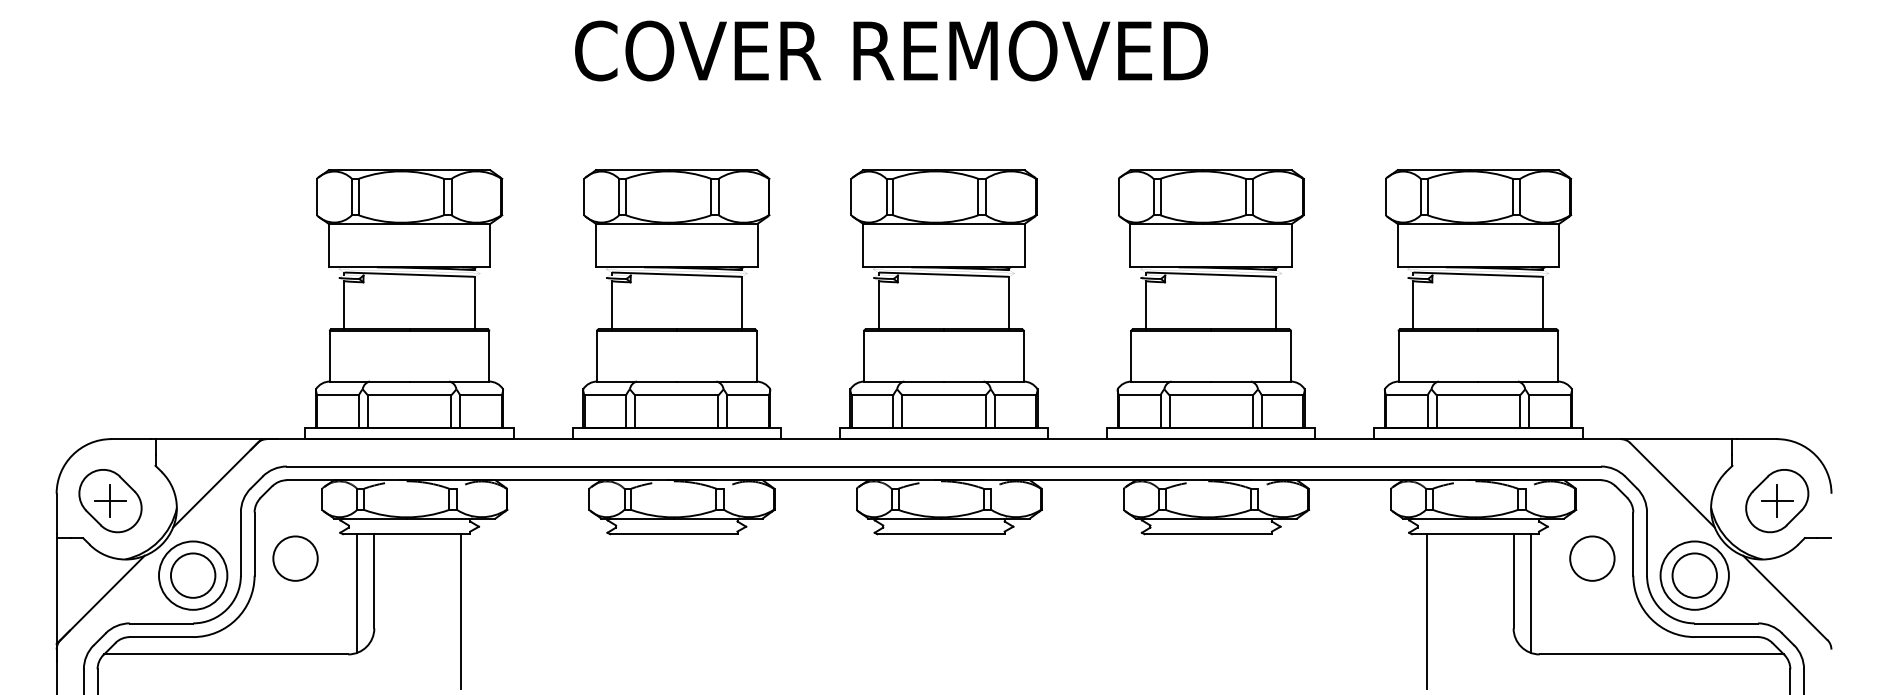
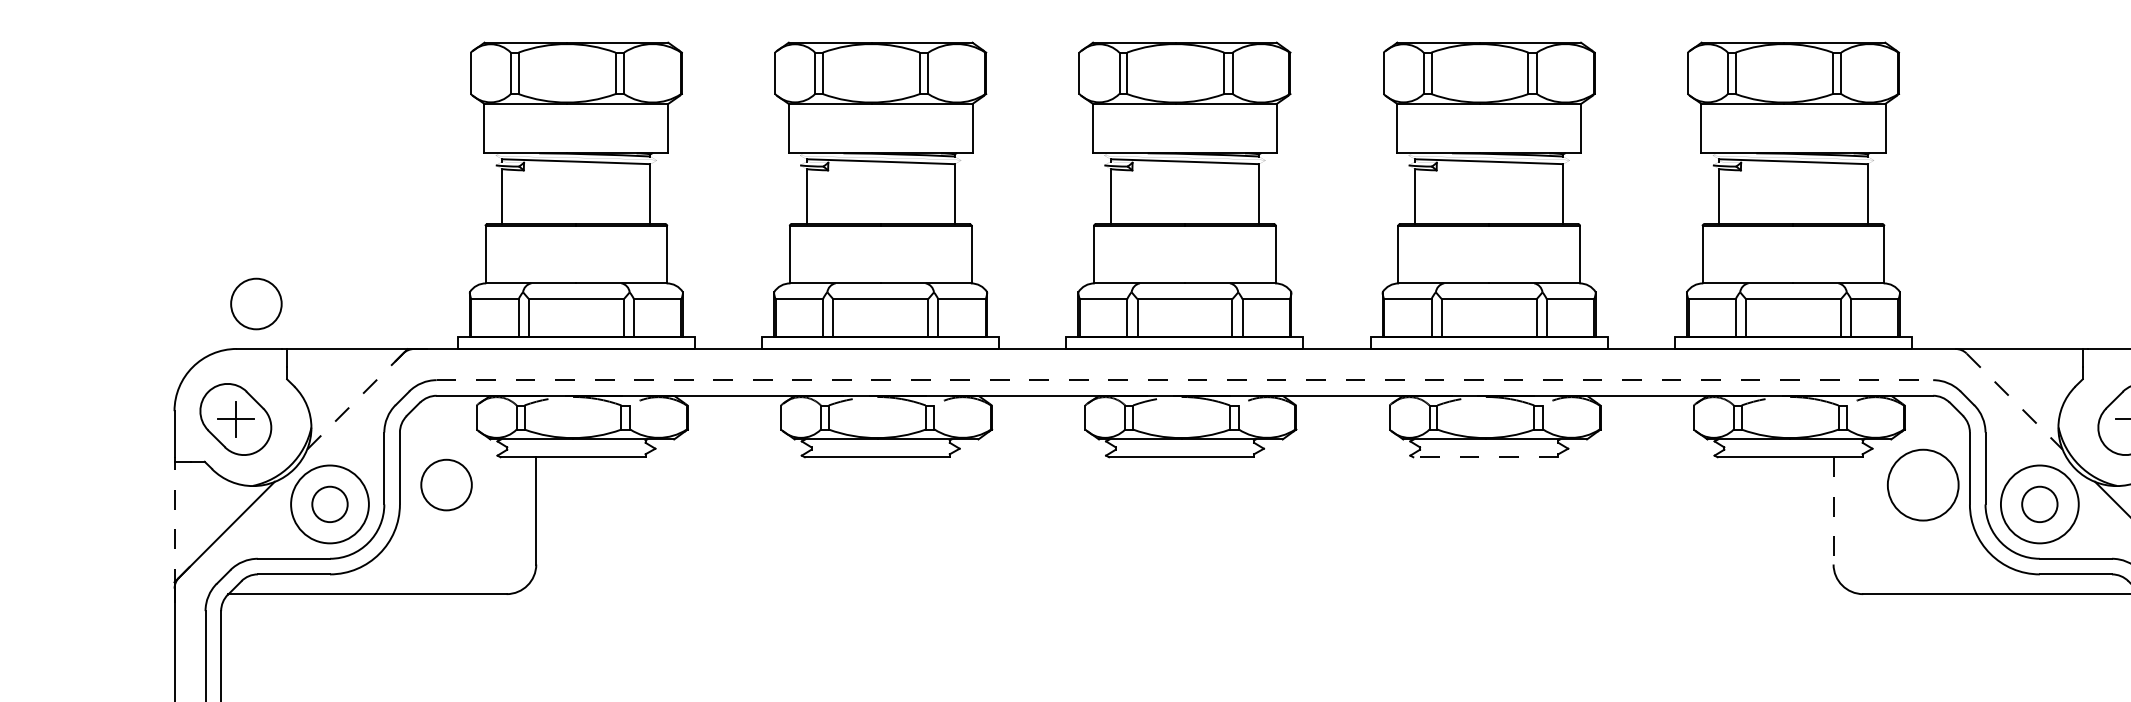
circle: (128, 399) -> (256, 303), added
line: (944, 466) -> (1185, 380), solid -> dashed
line: (215, 485) -> (355, 401), solid -> dashed
line: (1672, 485) -> (2014, 401), solid -> dashed
line: (1208, 534) -> (1486, 457), solid -> dashed
circle: (1592, 558) -> (1923, 484), size x1.4
circle: (192, 575) -> (329, 504), size x0.7
circle: (1694, 575) -> (2039, 504), size x0.7
line: (1513, 581) -> (1833, 511), solid -> dashed
line: (56, 591) -> (174, 522), solid -> dashed
line: (356, 593) -> (515, 524), removed
line: (1530, 593) -> (1852, 524), removed
line: (461, 611) -> (635, 545), removed
line: (1426, 611) -> (1734, 545), removed

